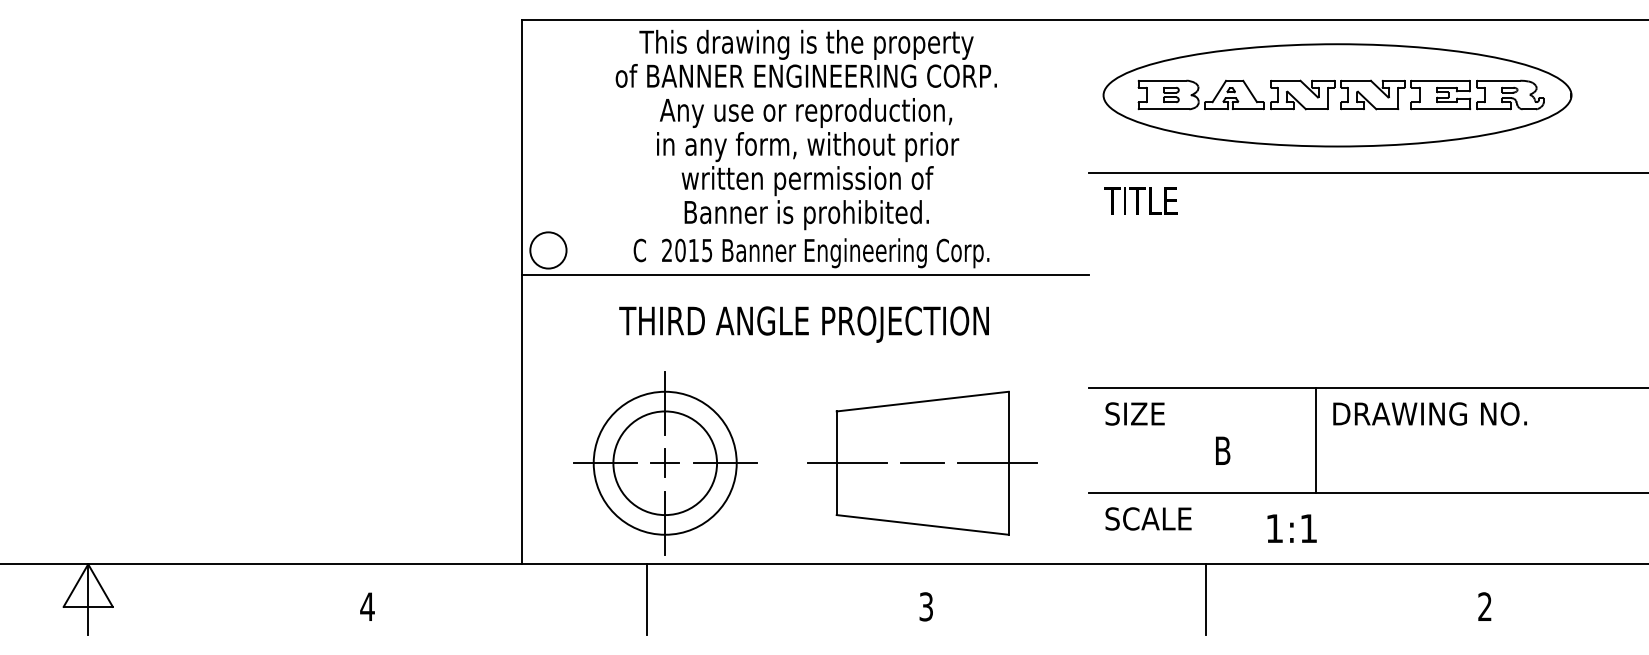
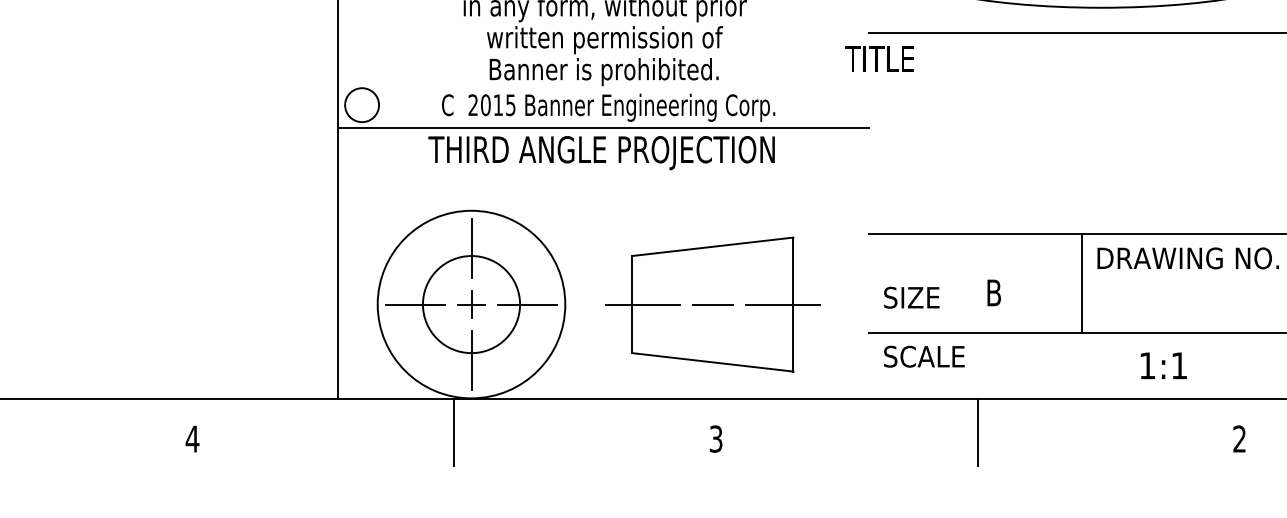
text: (1140, 200) -> (879, 58), moved
text: (803, 324) -> (601, 152), moved
text: (1134, 413) -> (911, 297), moved
circle: (664, 462) -> (470, 303), size x1.4
text: (1291, 528) -> (1163, 365), moved

